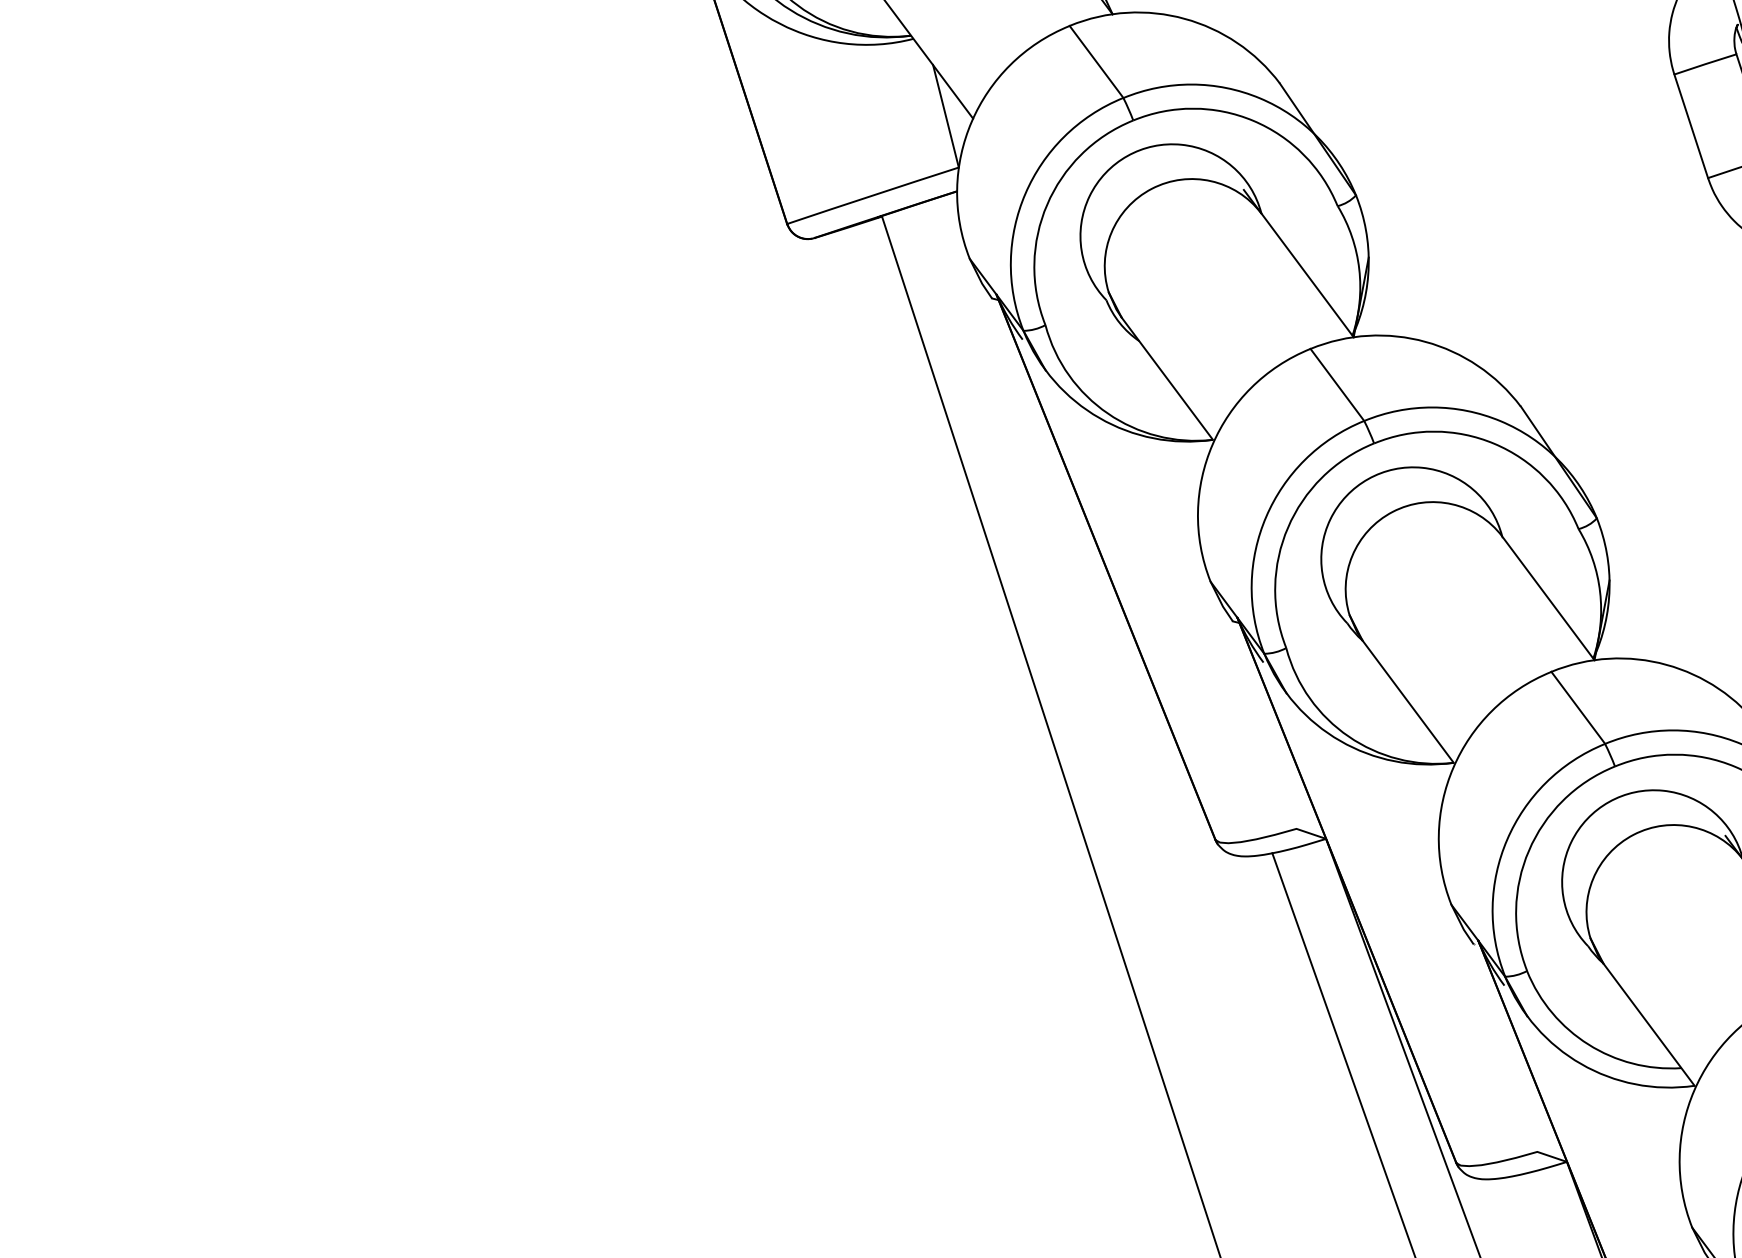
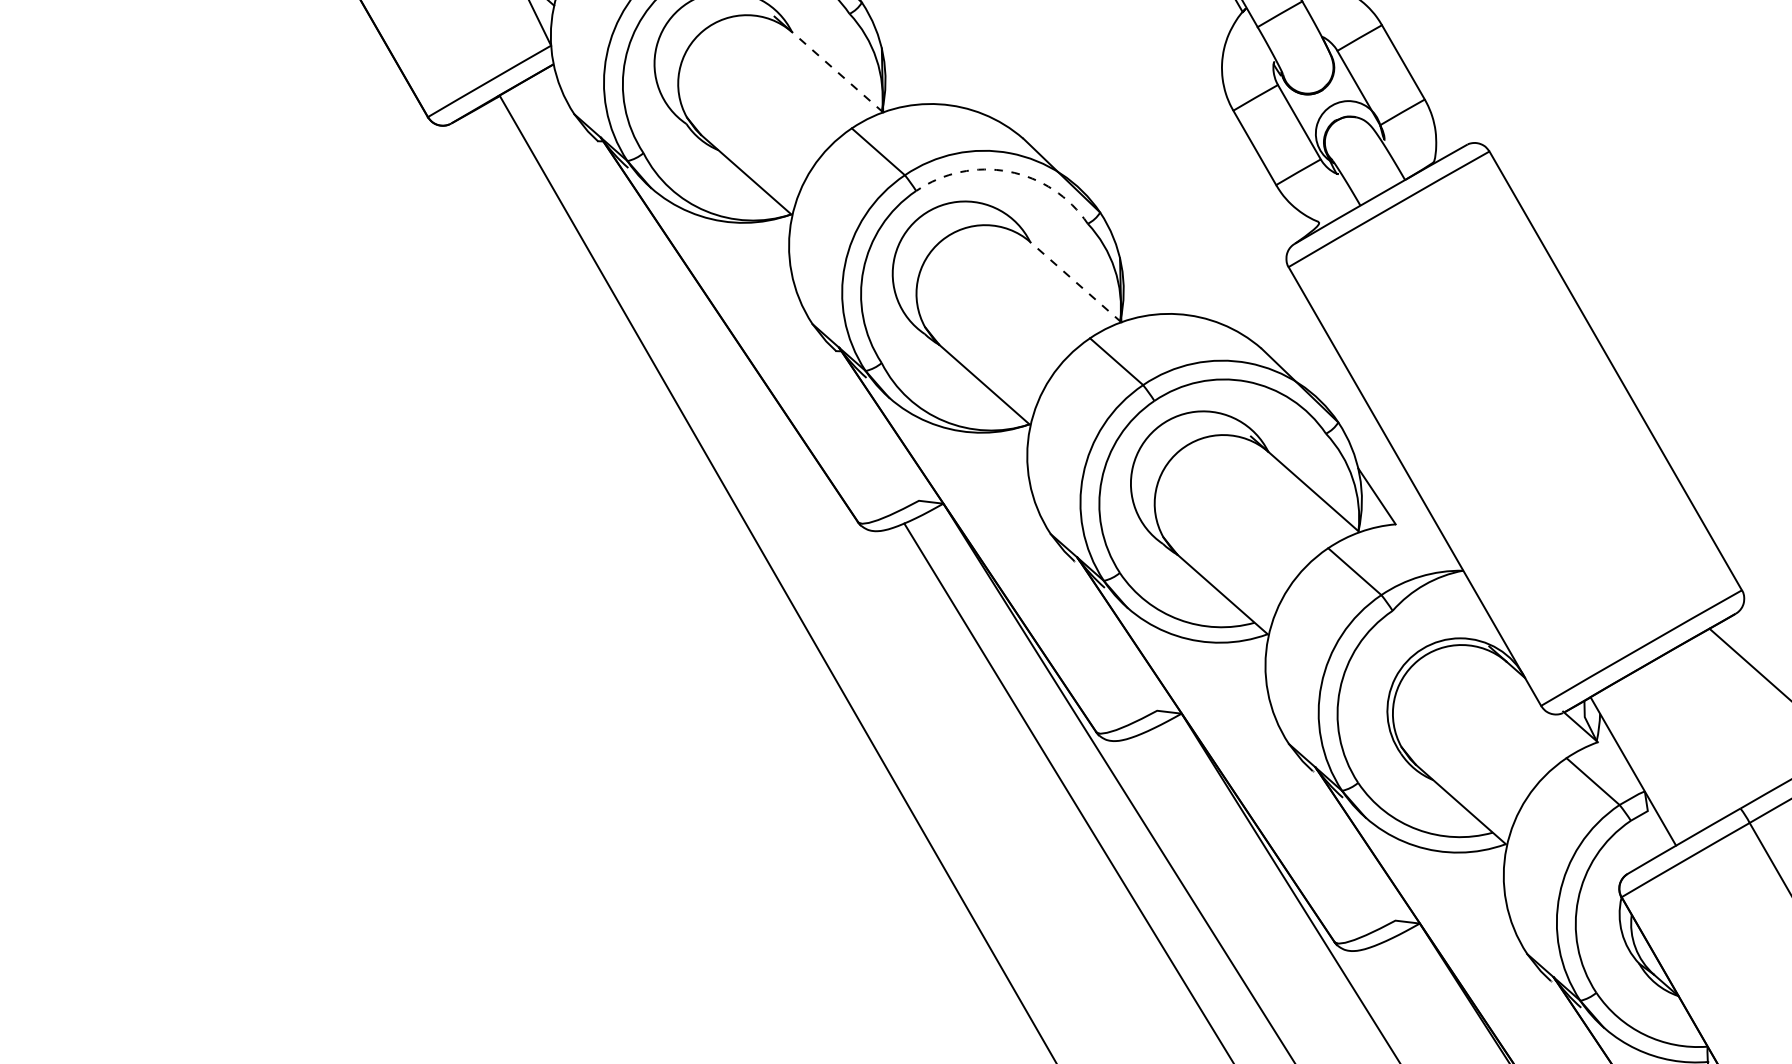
line: (1307, 275) -> (837, 72), solid -> dashed
arc: (1493, 443) -> (1008, 171), solid -> dashed
line: (1547, 598) -> (1075, 282), solid -> dashed

